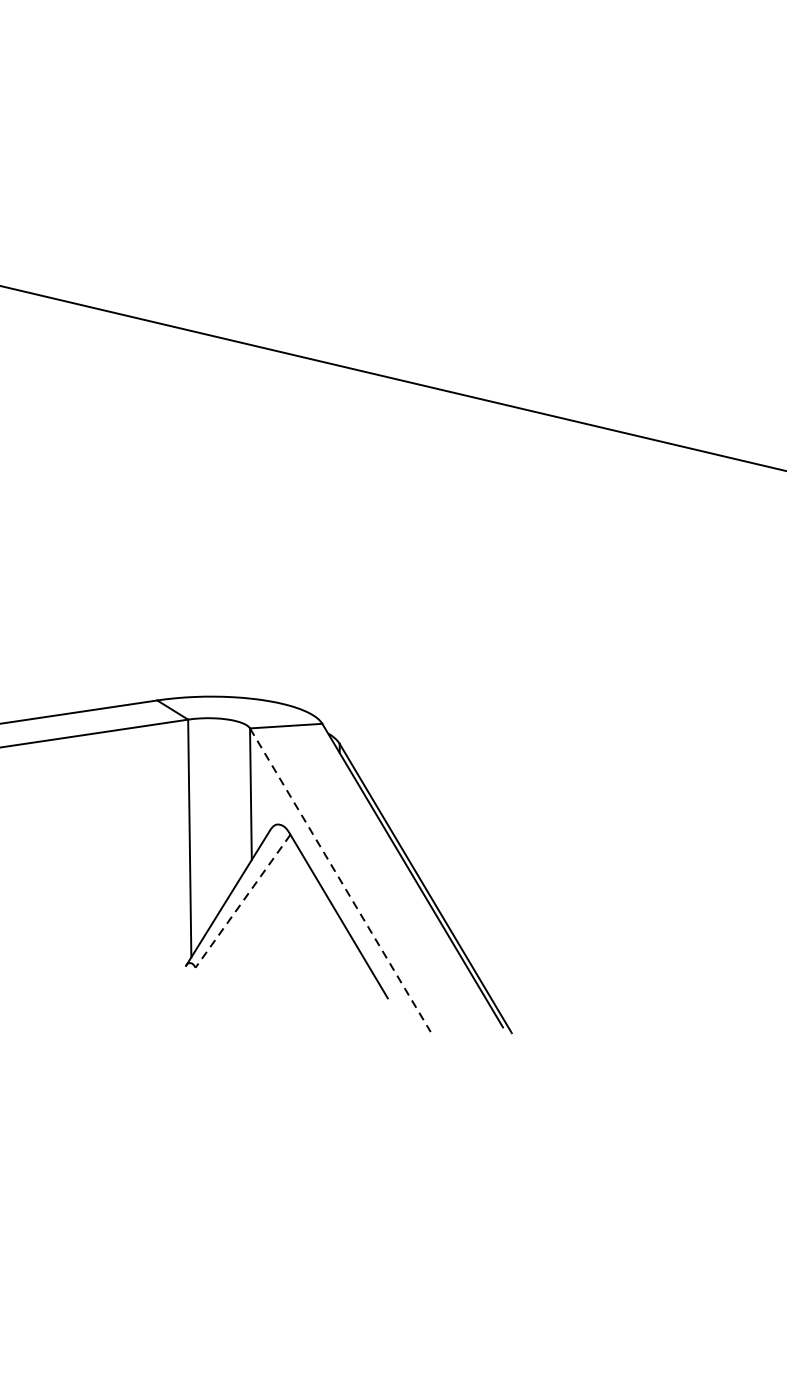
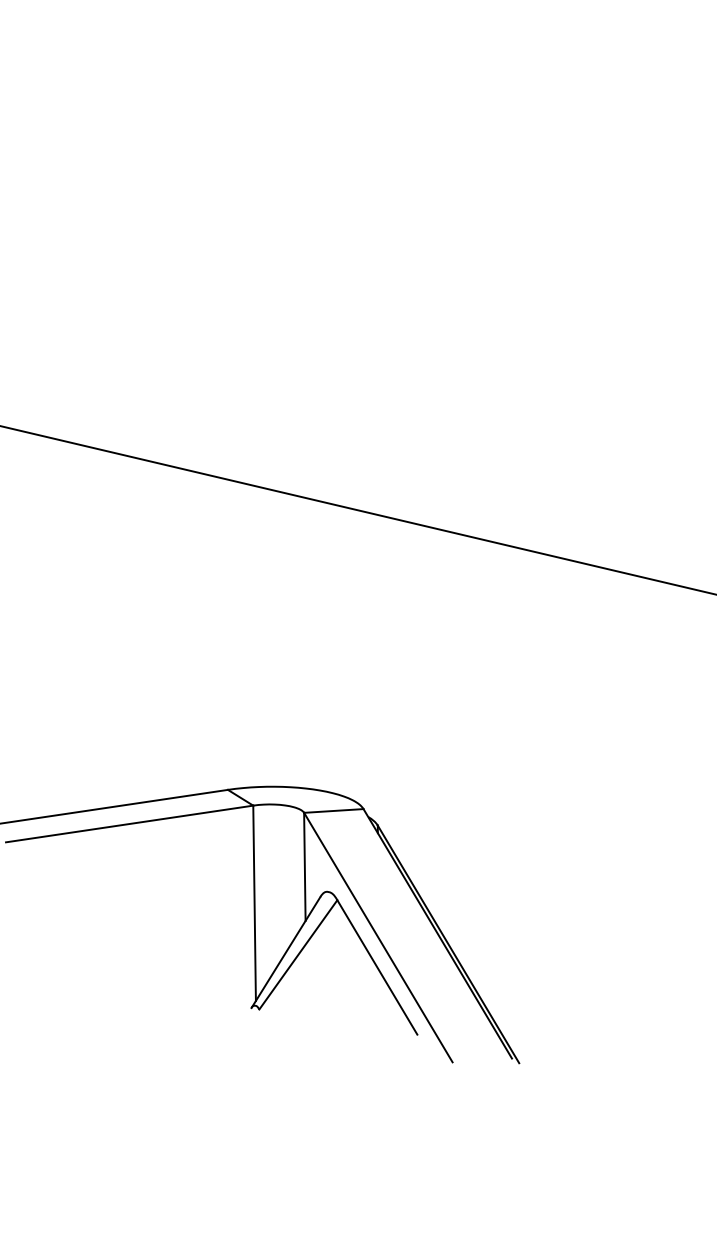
line: (340, 881) -> (378, 938), dashed -> solid
line: (243, 902) -> (298, 955), dashed -> solid

